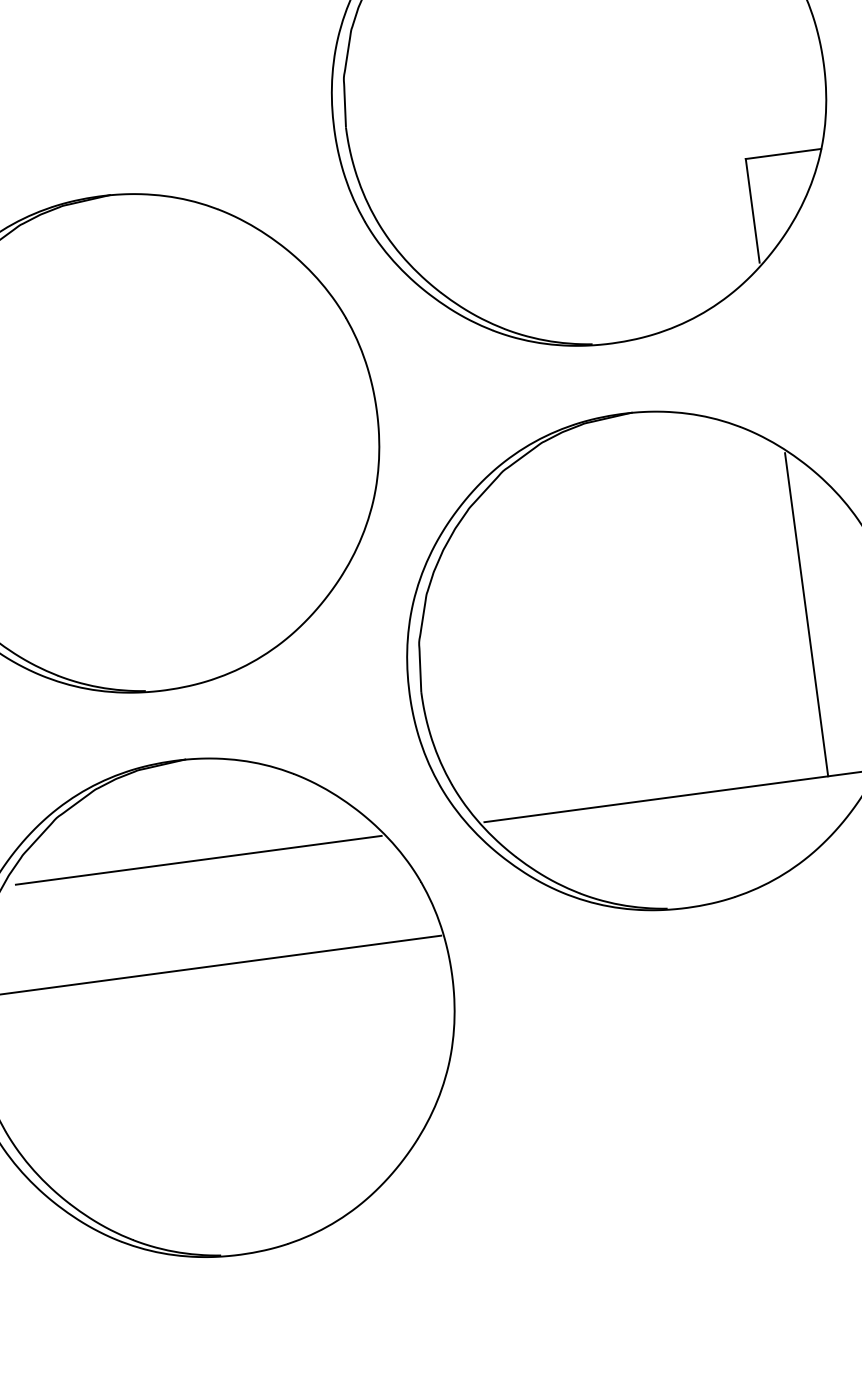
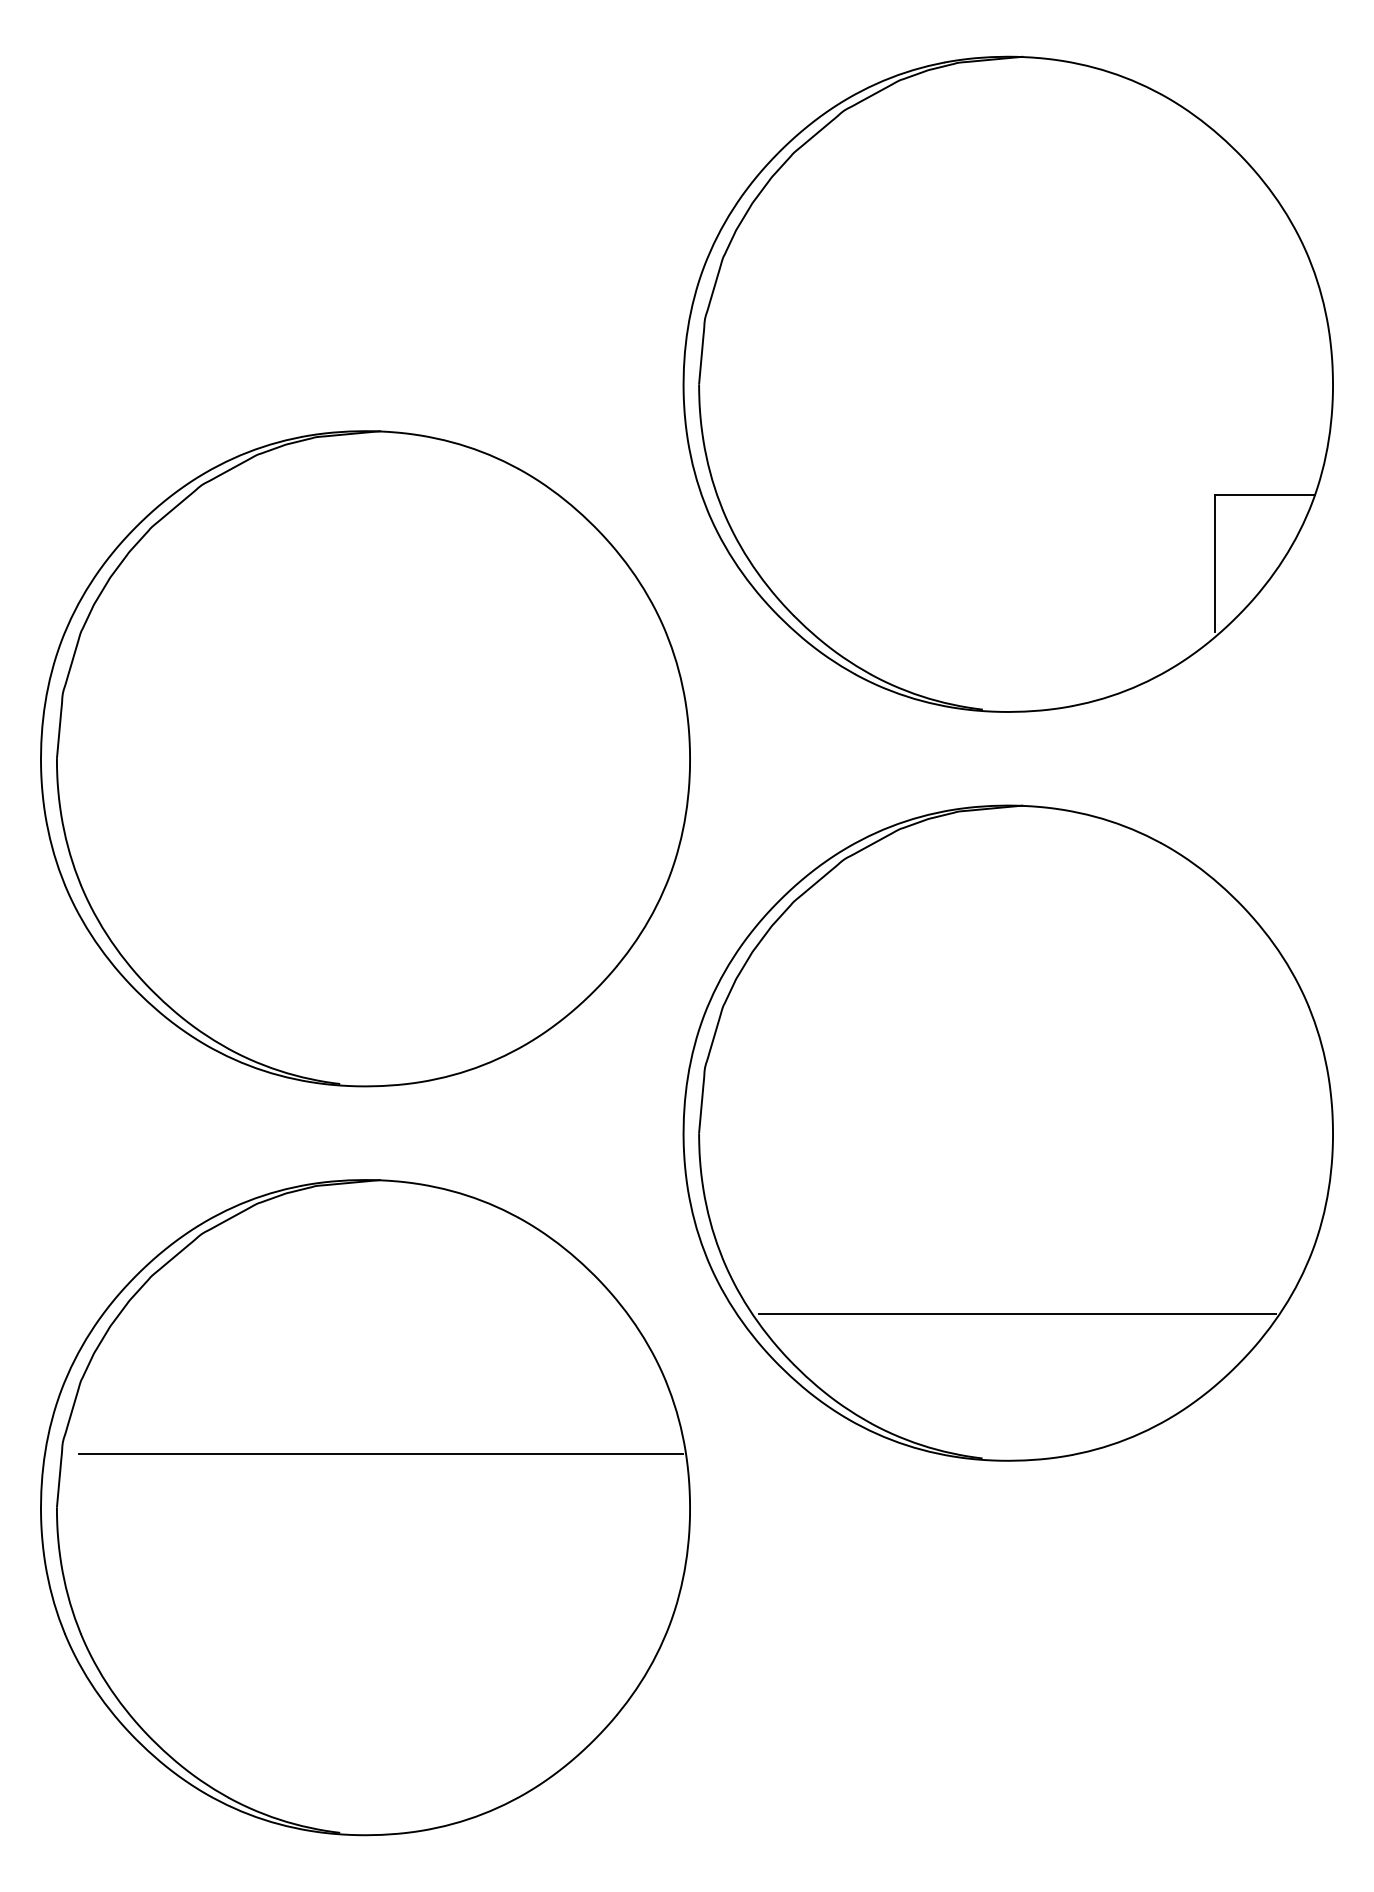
line: (806, 614) -> (1214, 1099), removed
line: (198, 860) -> (379, 1313), removed

